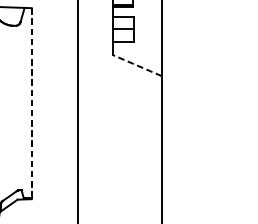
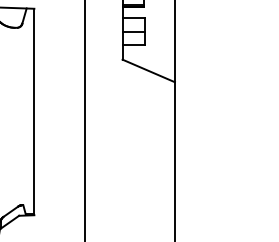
line: (137, 65) -> (148, 70), dashed -> solid
line: (31, 104) -> (34, 112), dashed -> solid

